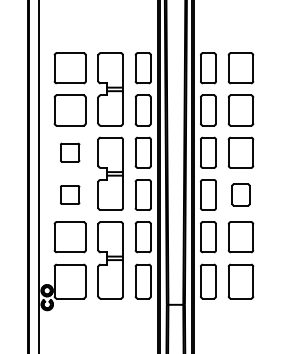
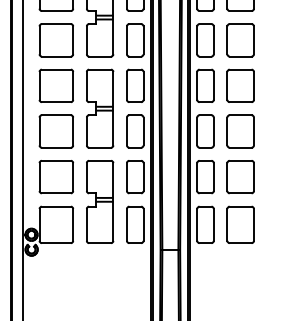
part: (69, 152) -> (55, 85), size x1.67
part: (69, 194) -> (55, 130), size x1.67
part: (240, 194) -> (240, 130), size x1.43

